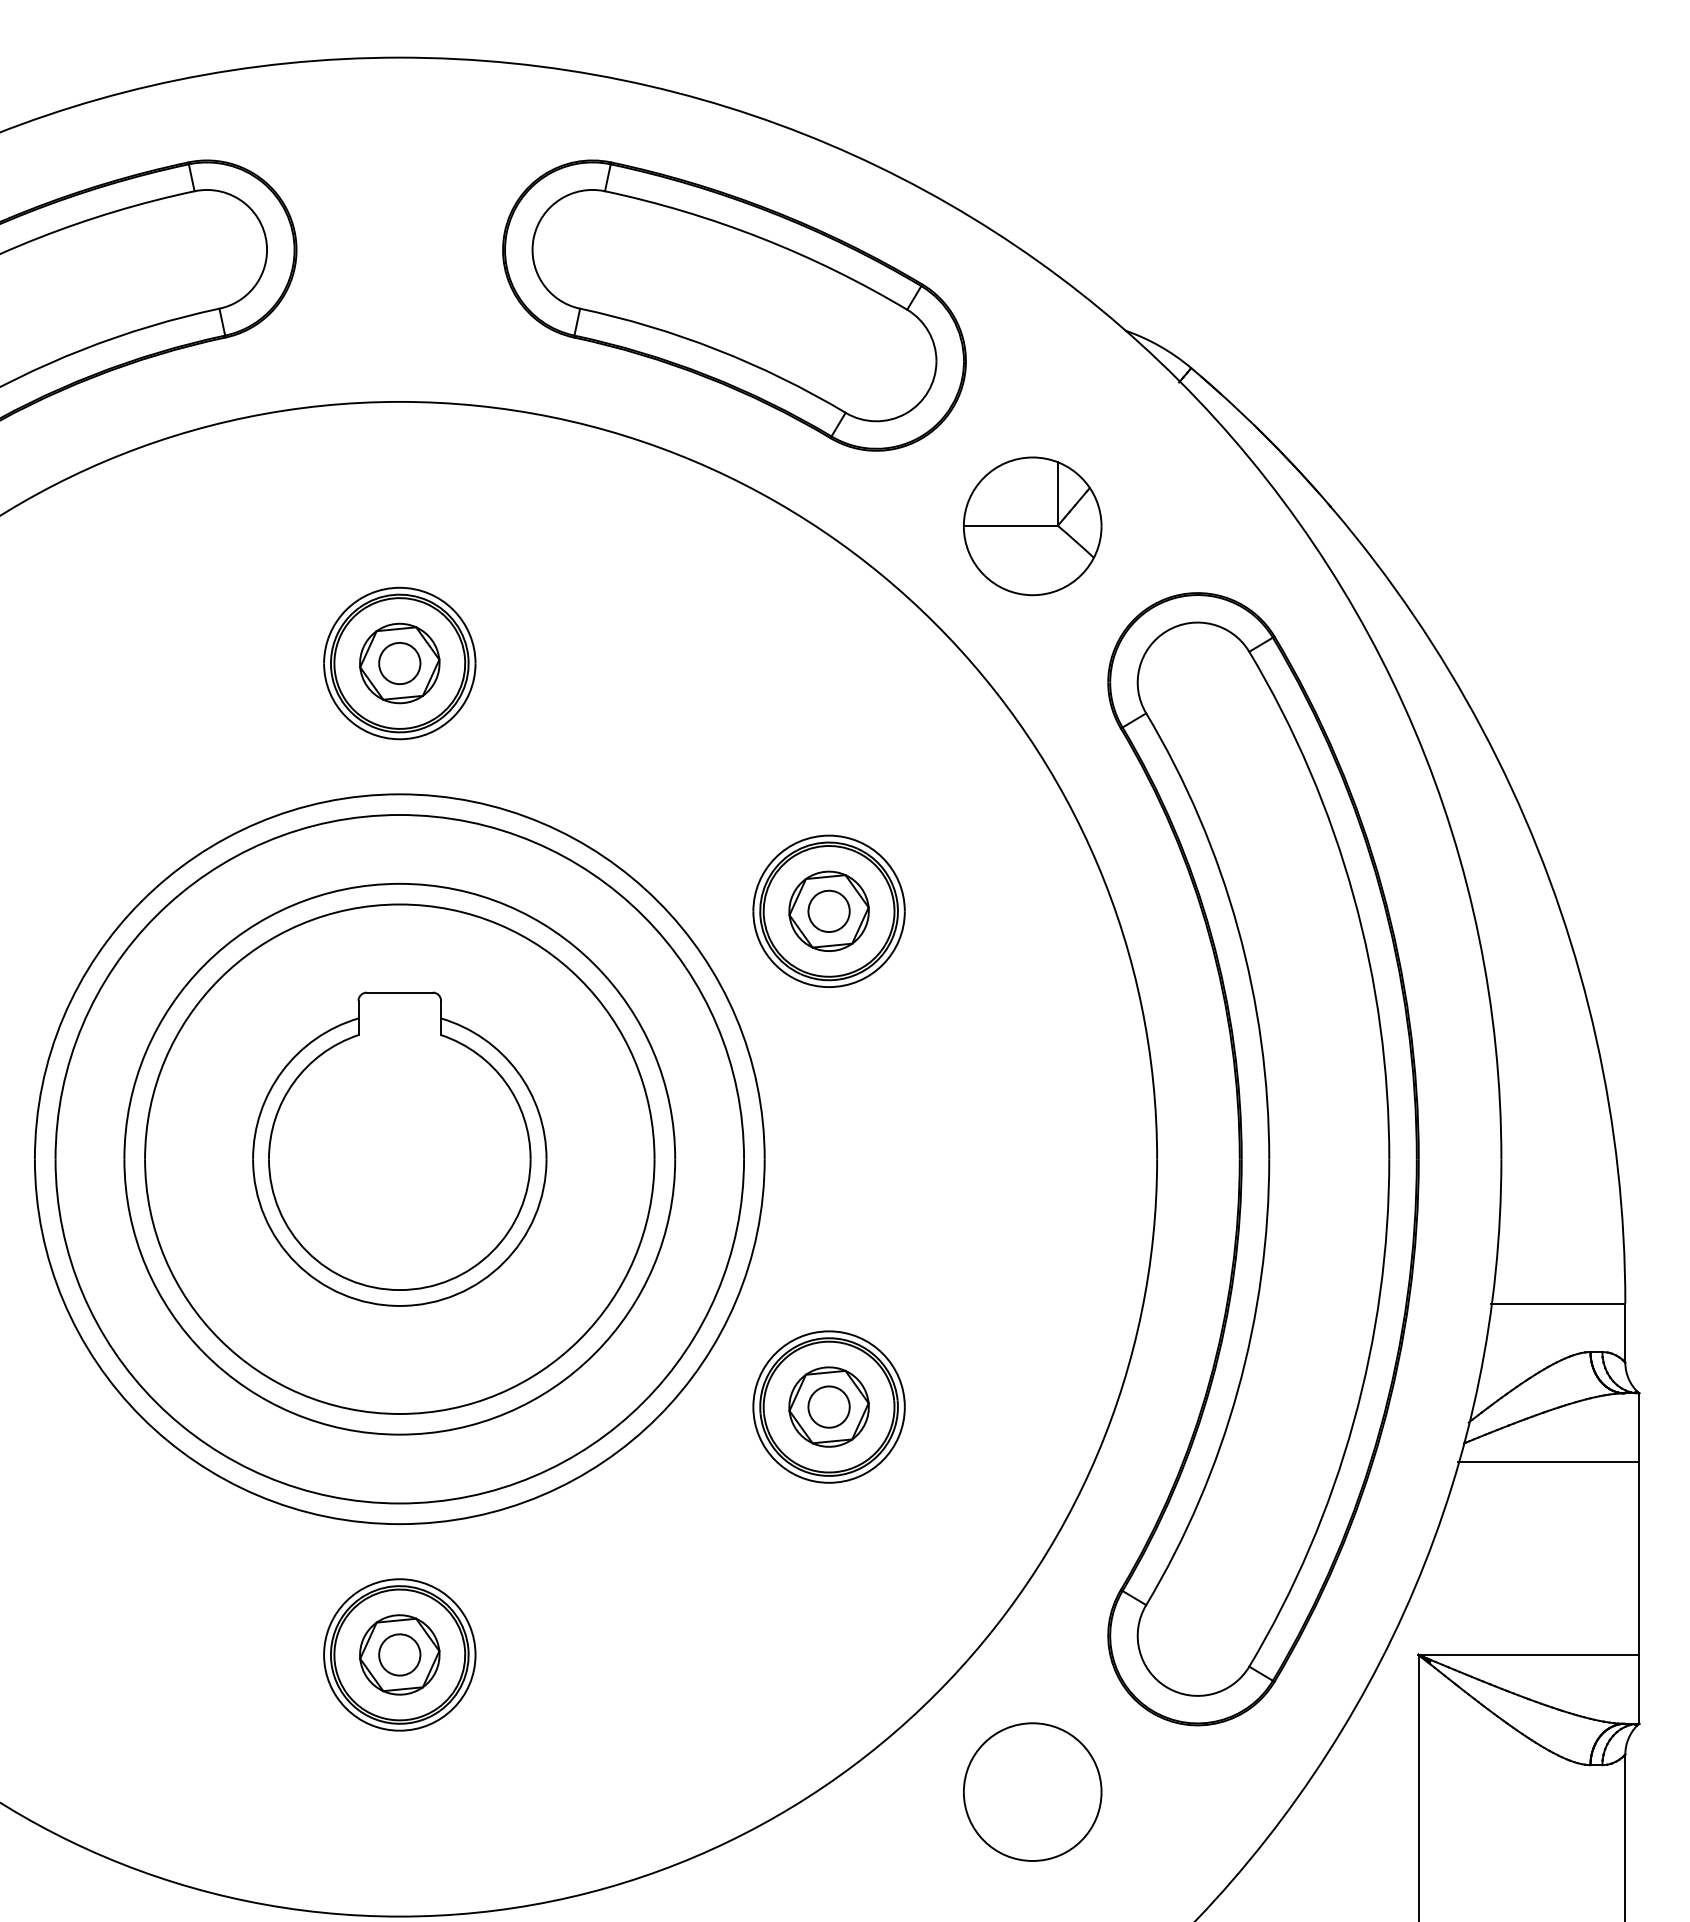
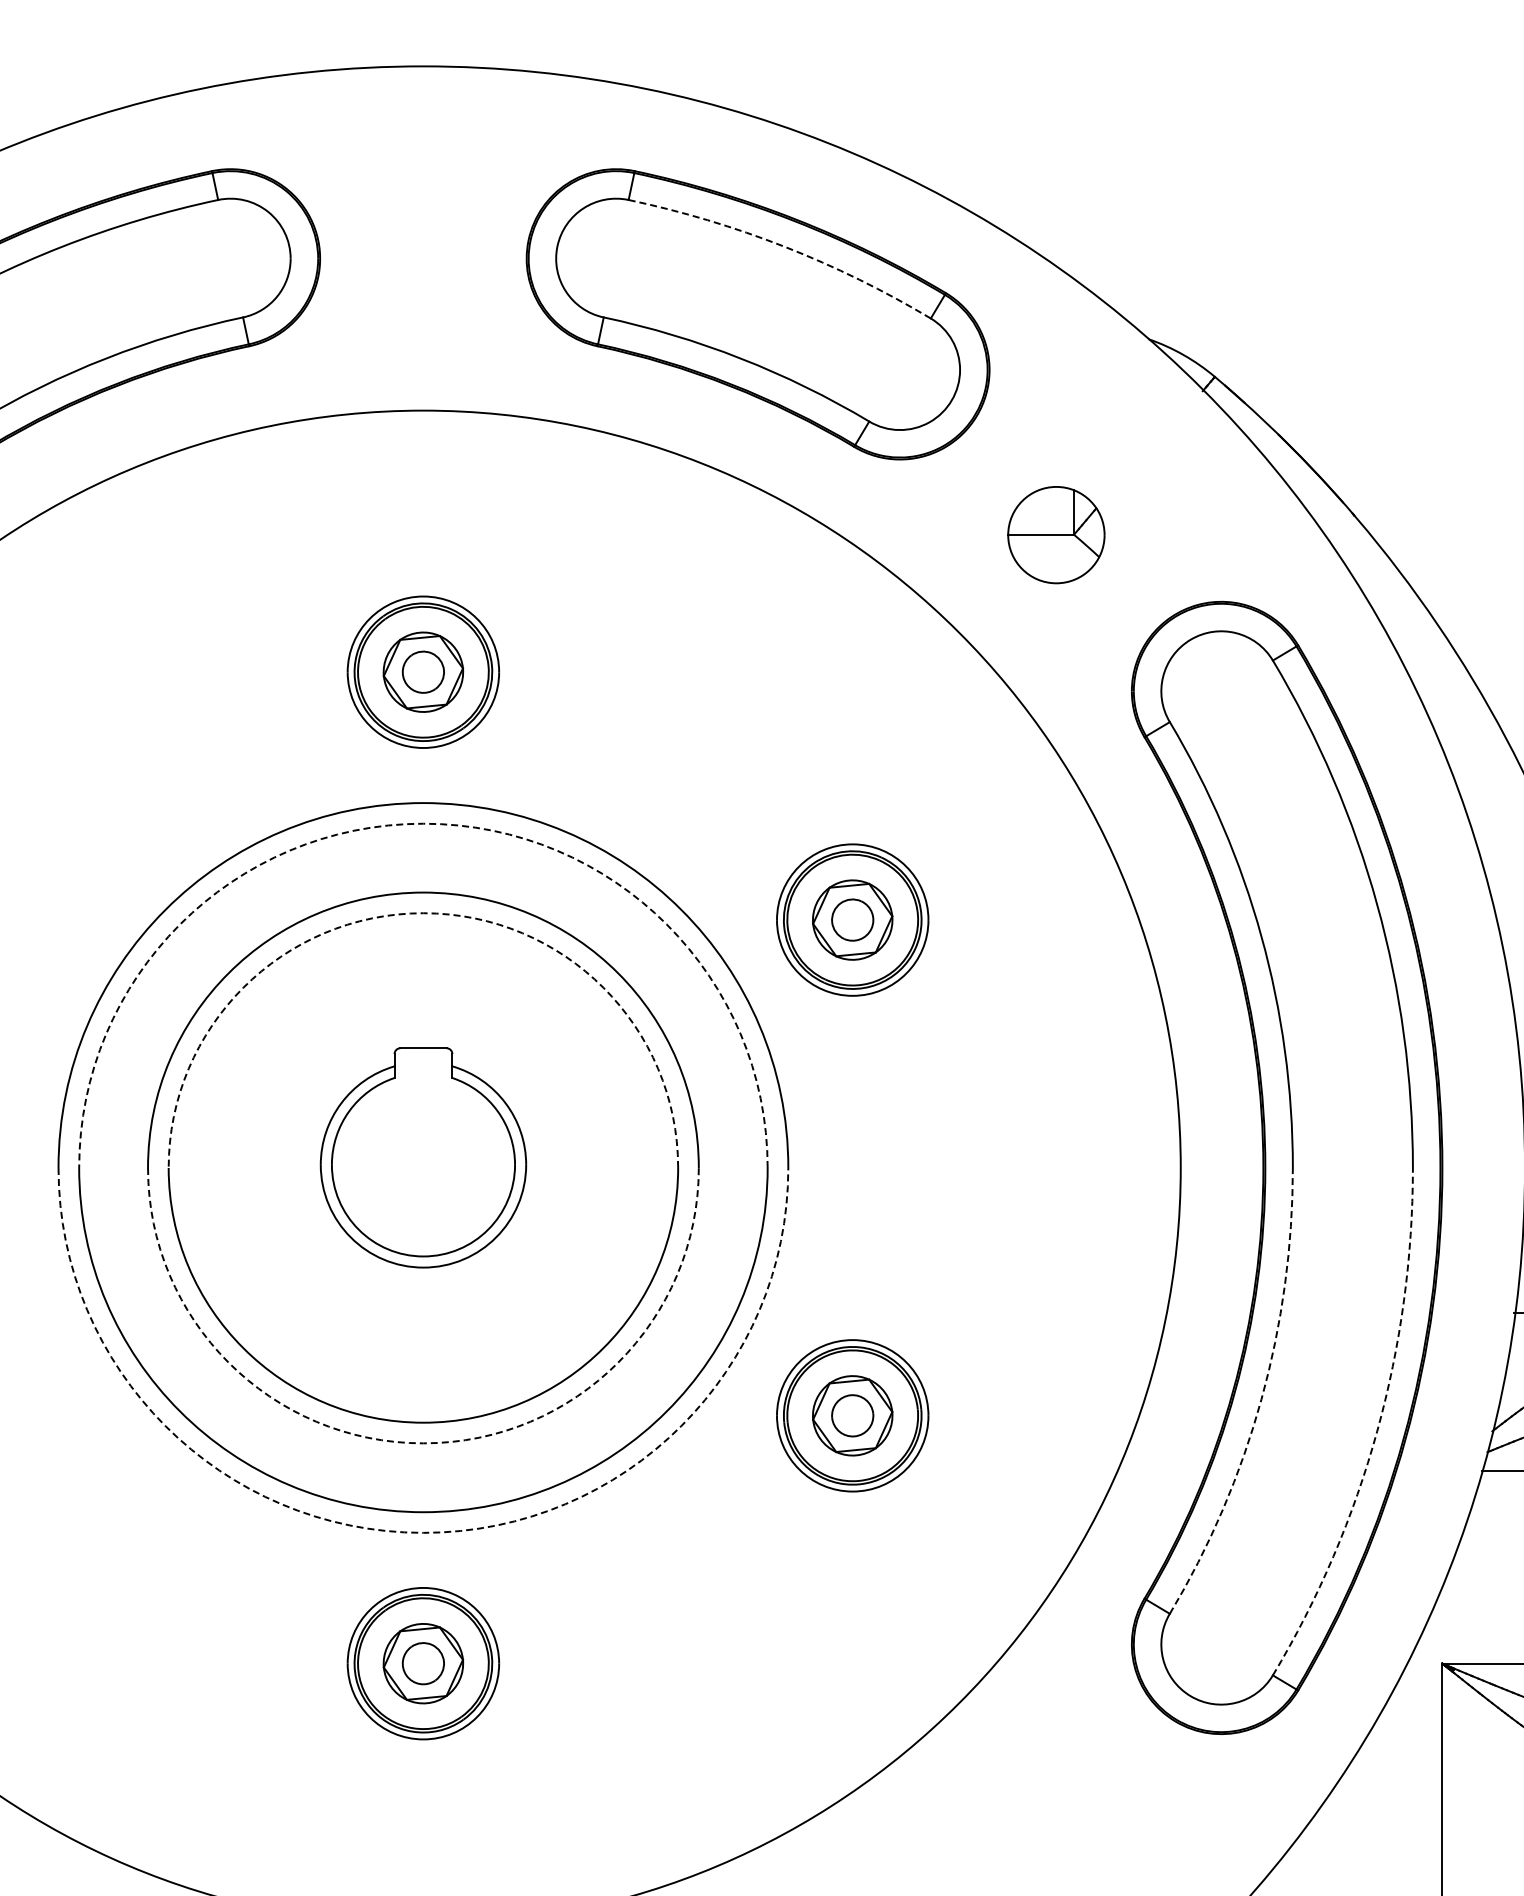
arc: (761, 238) -> (785, 247), solid -> dashed
part: (1032, 526) -> (1056, 535), size x0.7
arc: (399, 815) -> (423, 824), solid -> dashed
arc: (399, 904) -> (423, 913), solid -> dashed
part: (399, 1148) -> (423, 1157), size x0.7
arc: (1237, 1390) -> (1261, 1399), solid -> dashed
arc: (1353, 1422) -> (1377, 1431), solid -> dashed
arc: (399, 1434) -> (423, 1443), solid -> dashed
arc: (399, 1524) -> (423, 1533), solid -> dashed
part: (1032, 1791) -> (1056, 1800), removed

